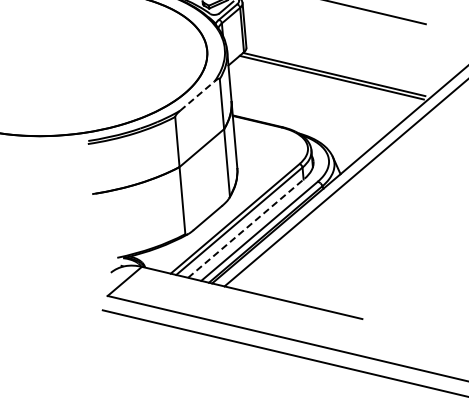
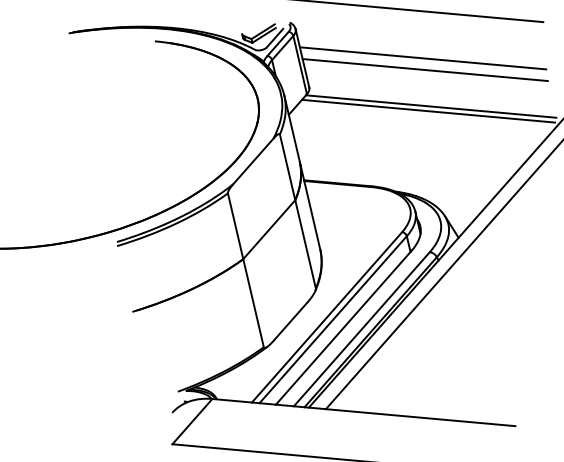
line: (332, 37) -> (421, 57), added
line: (333, 46) -> (424, 69), added
line: (197, 96) -> (253, 161), dashed -> solid
line: (246, 227) -> (343, 326), dashed -> solid

